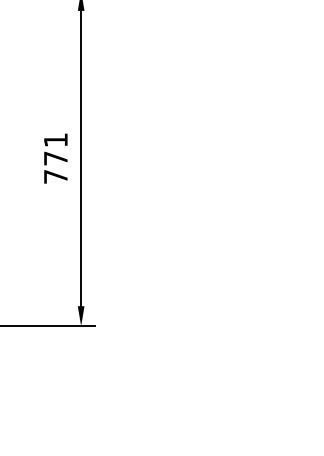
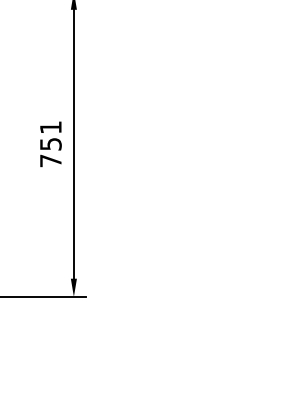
text: (55, 158) -> (50, 144), 771 -> 751

